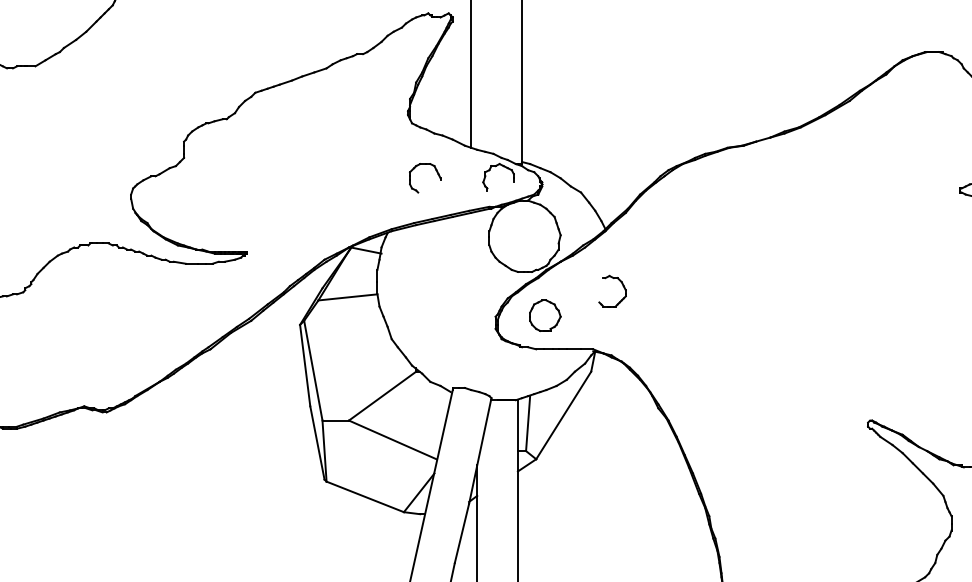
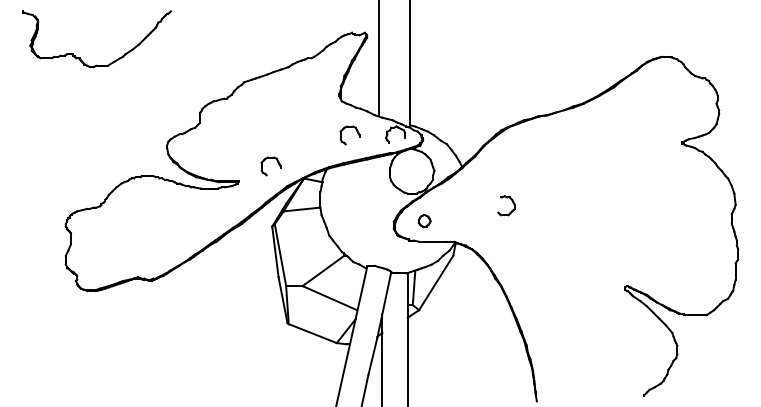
part: (289, 218) -> (265, 160), added
part: (622, 287) -> (512, 203), moved
part: (544, 315) -> (424, 220), size x0.6

